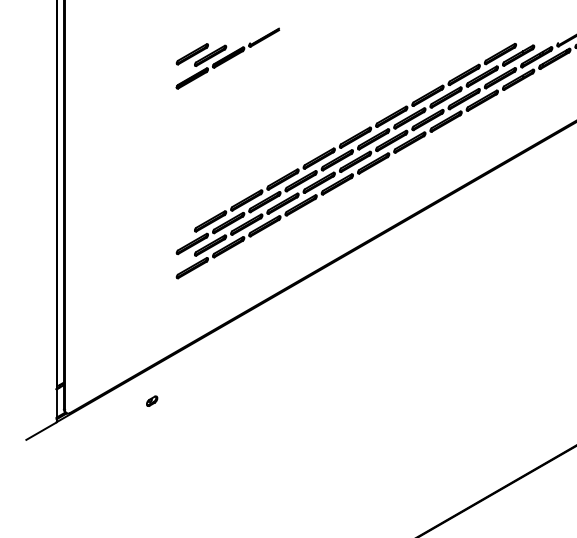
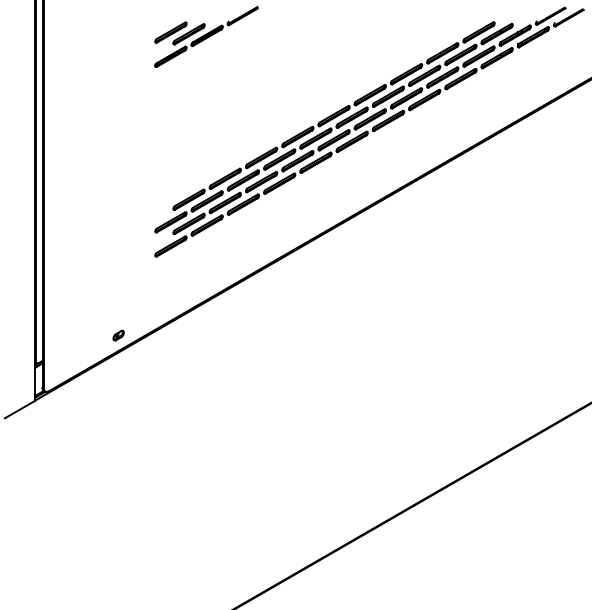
part: (151, 401) -> (118, 335), moved

